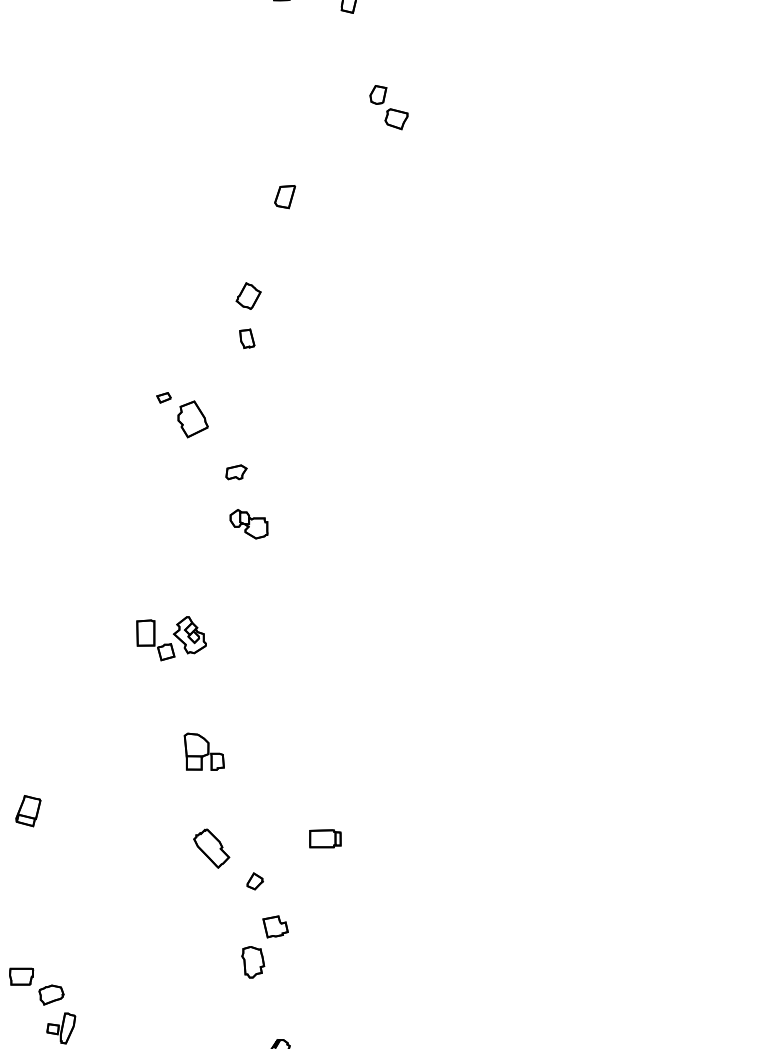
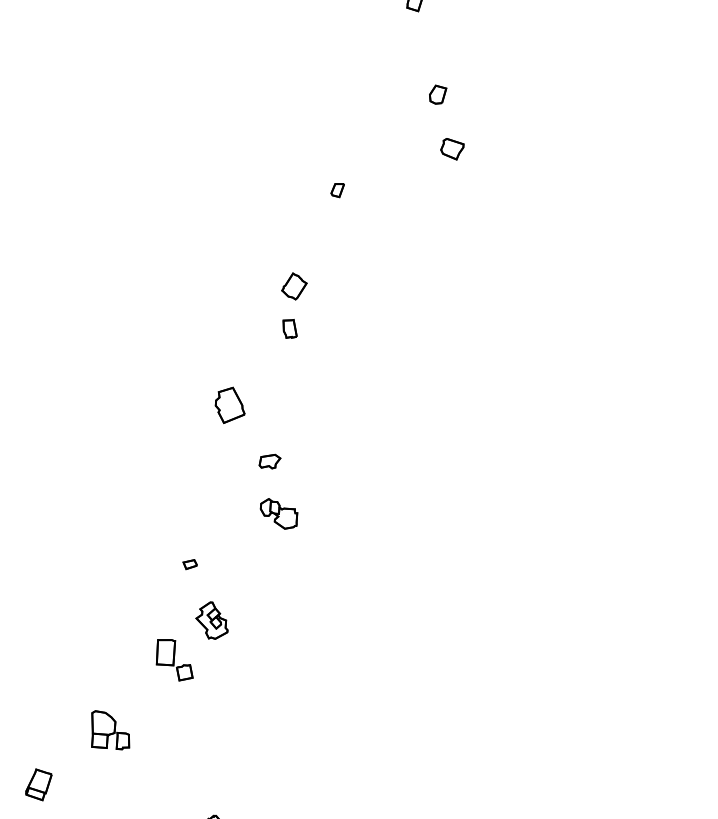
part: (396, 119) -> (452, 149), moved
part: (284, 197) -> (337, 190), size x0.6
part: (163, 397) -> (189, 564), moved
part: (155, 640) -> (174, 660), moved
part: (203, 751) -> (109, 730), moved

